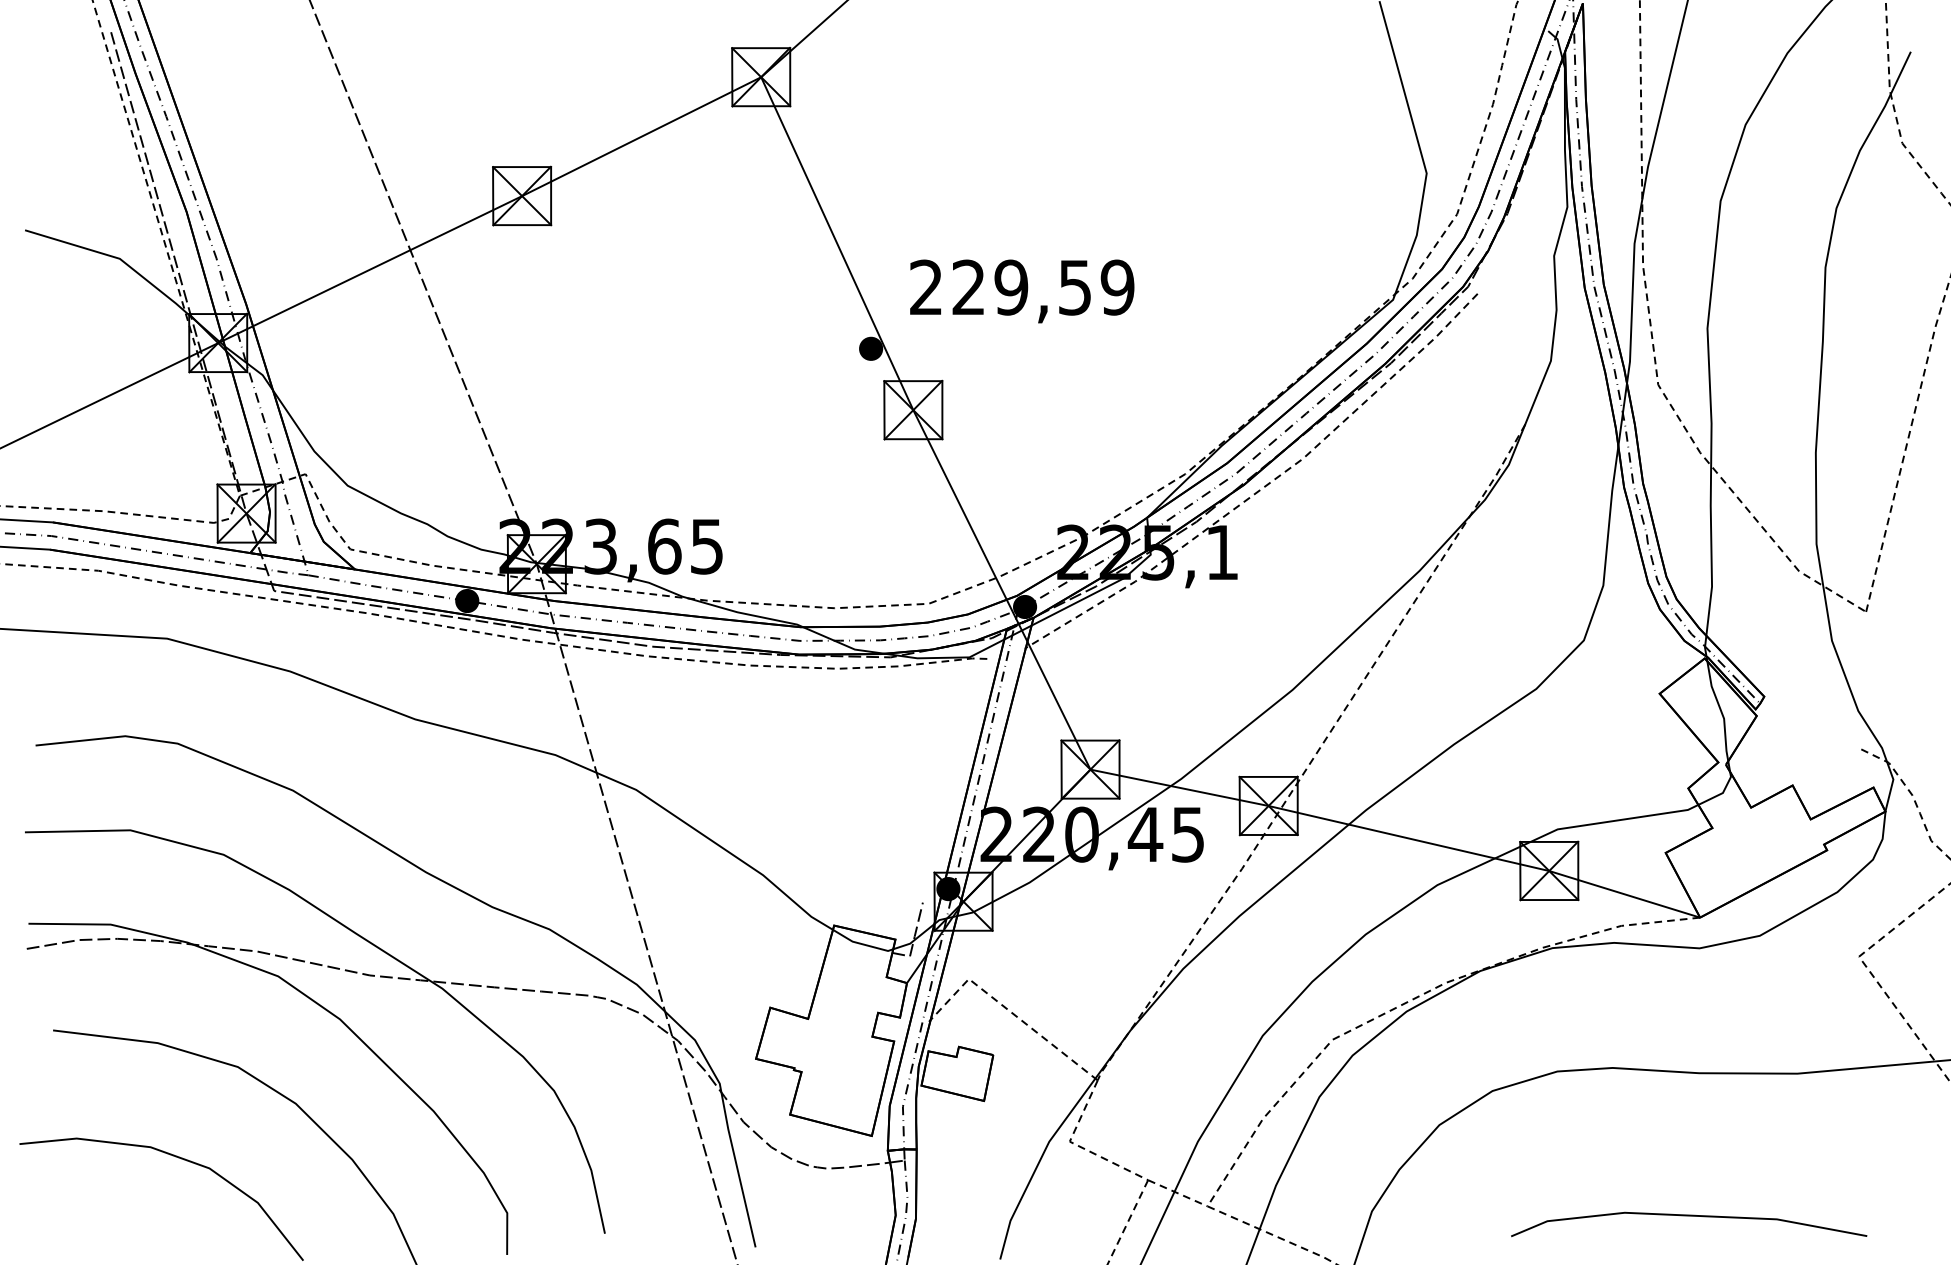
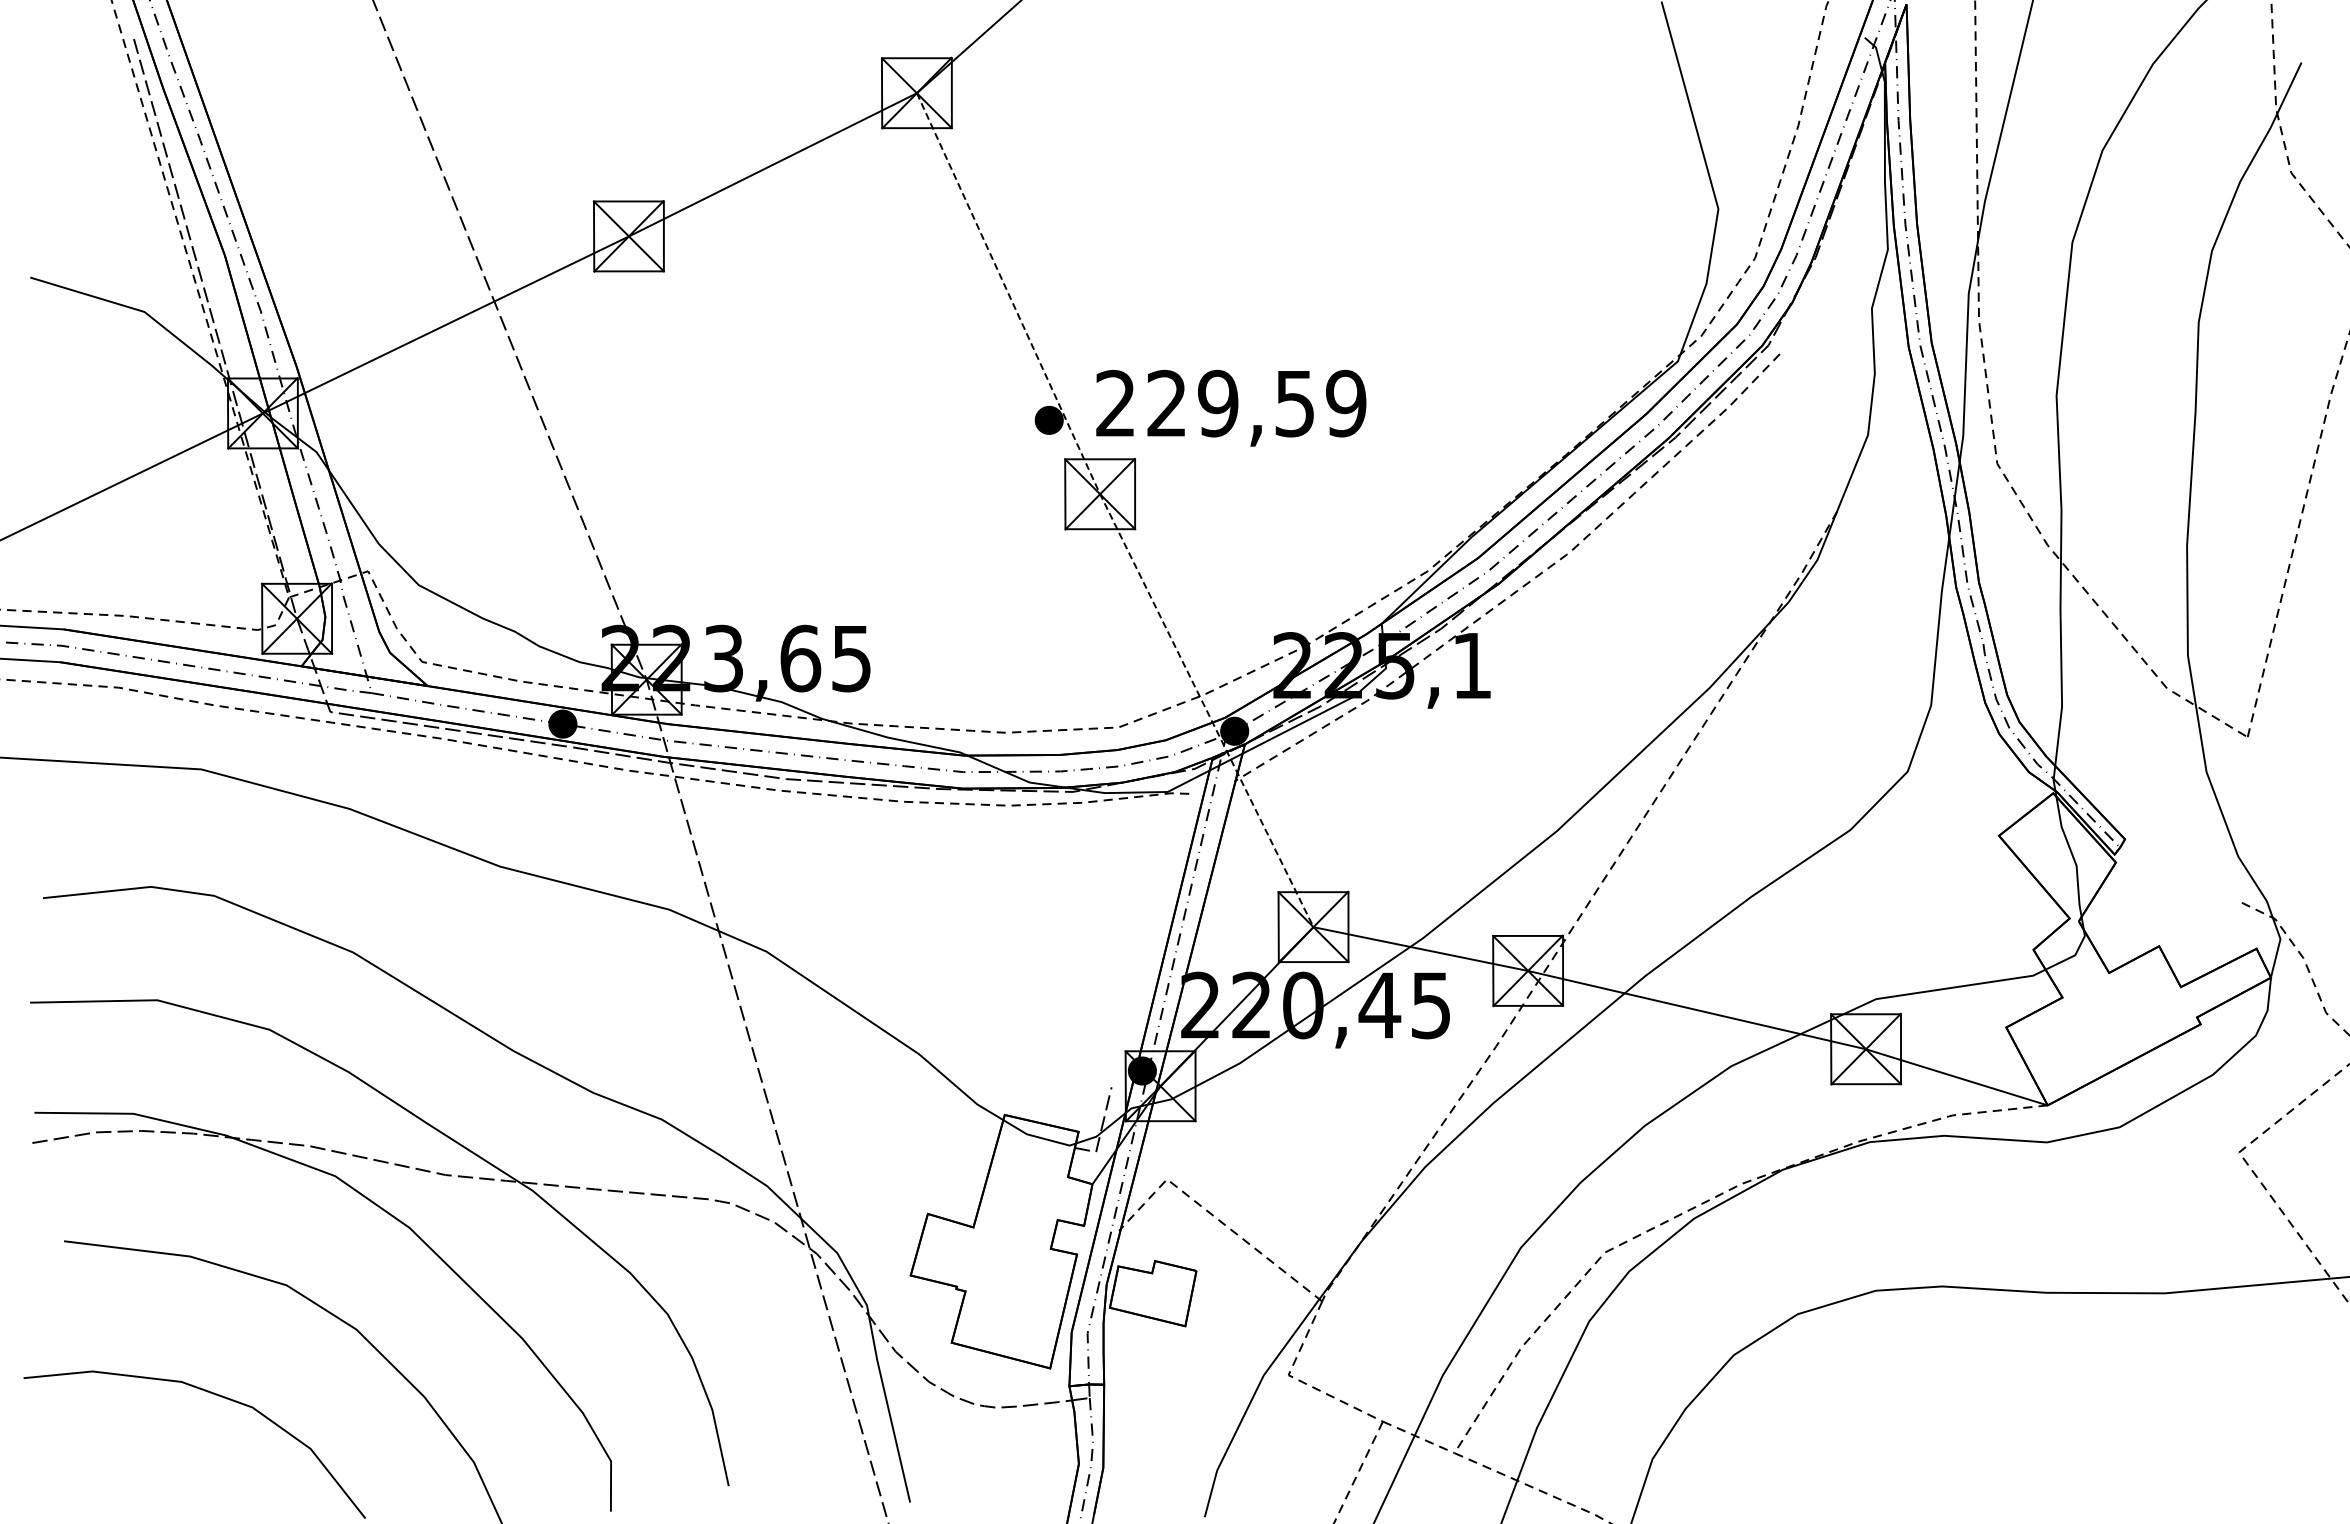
text: (1022, 290) -> (1231, 407), moved
line: (921, 426) -> (1109, 513), solid -> dashed
line: (1689, 1216) -> (2034, 1465), removed

